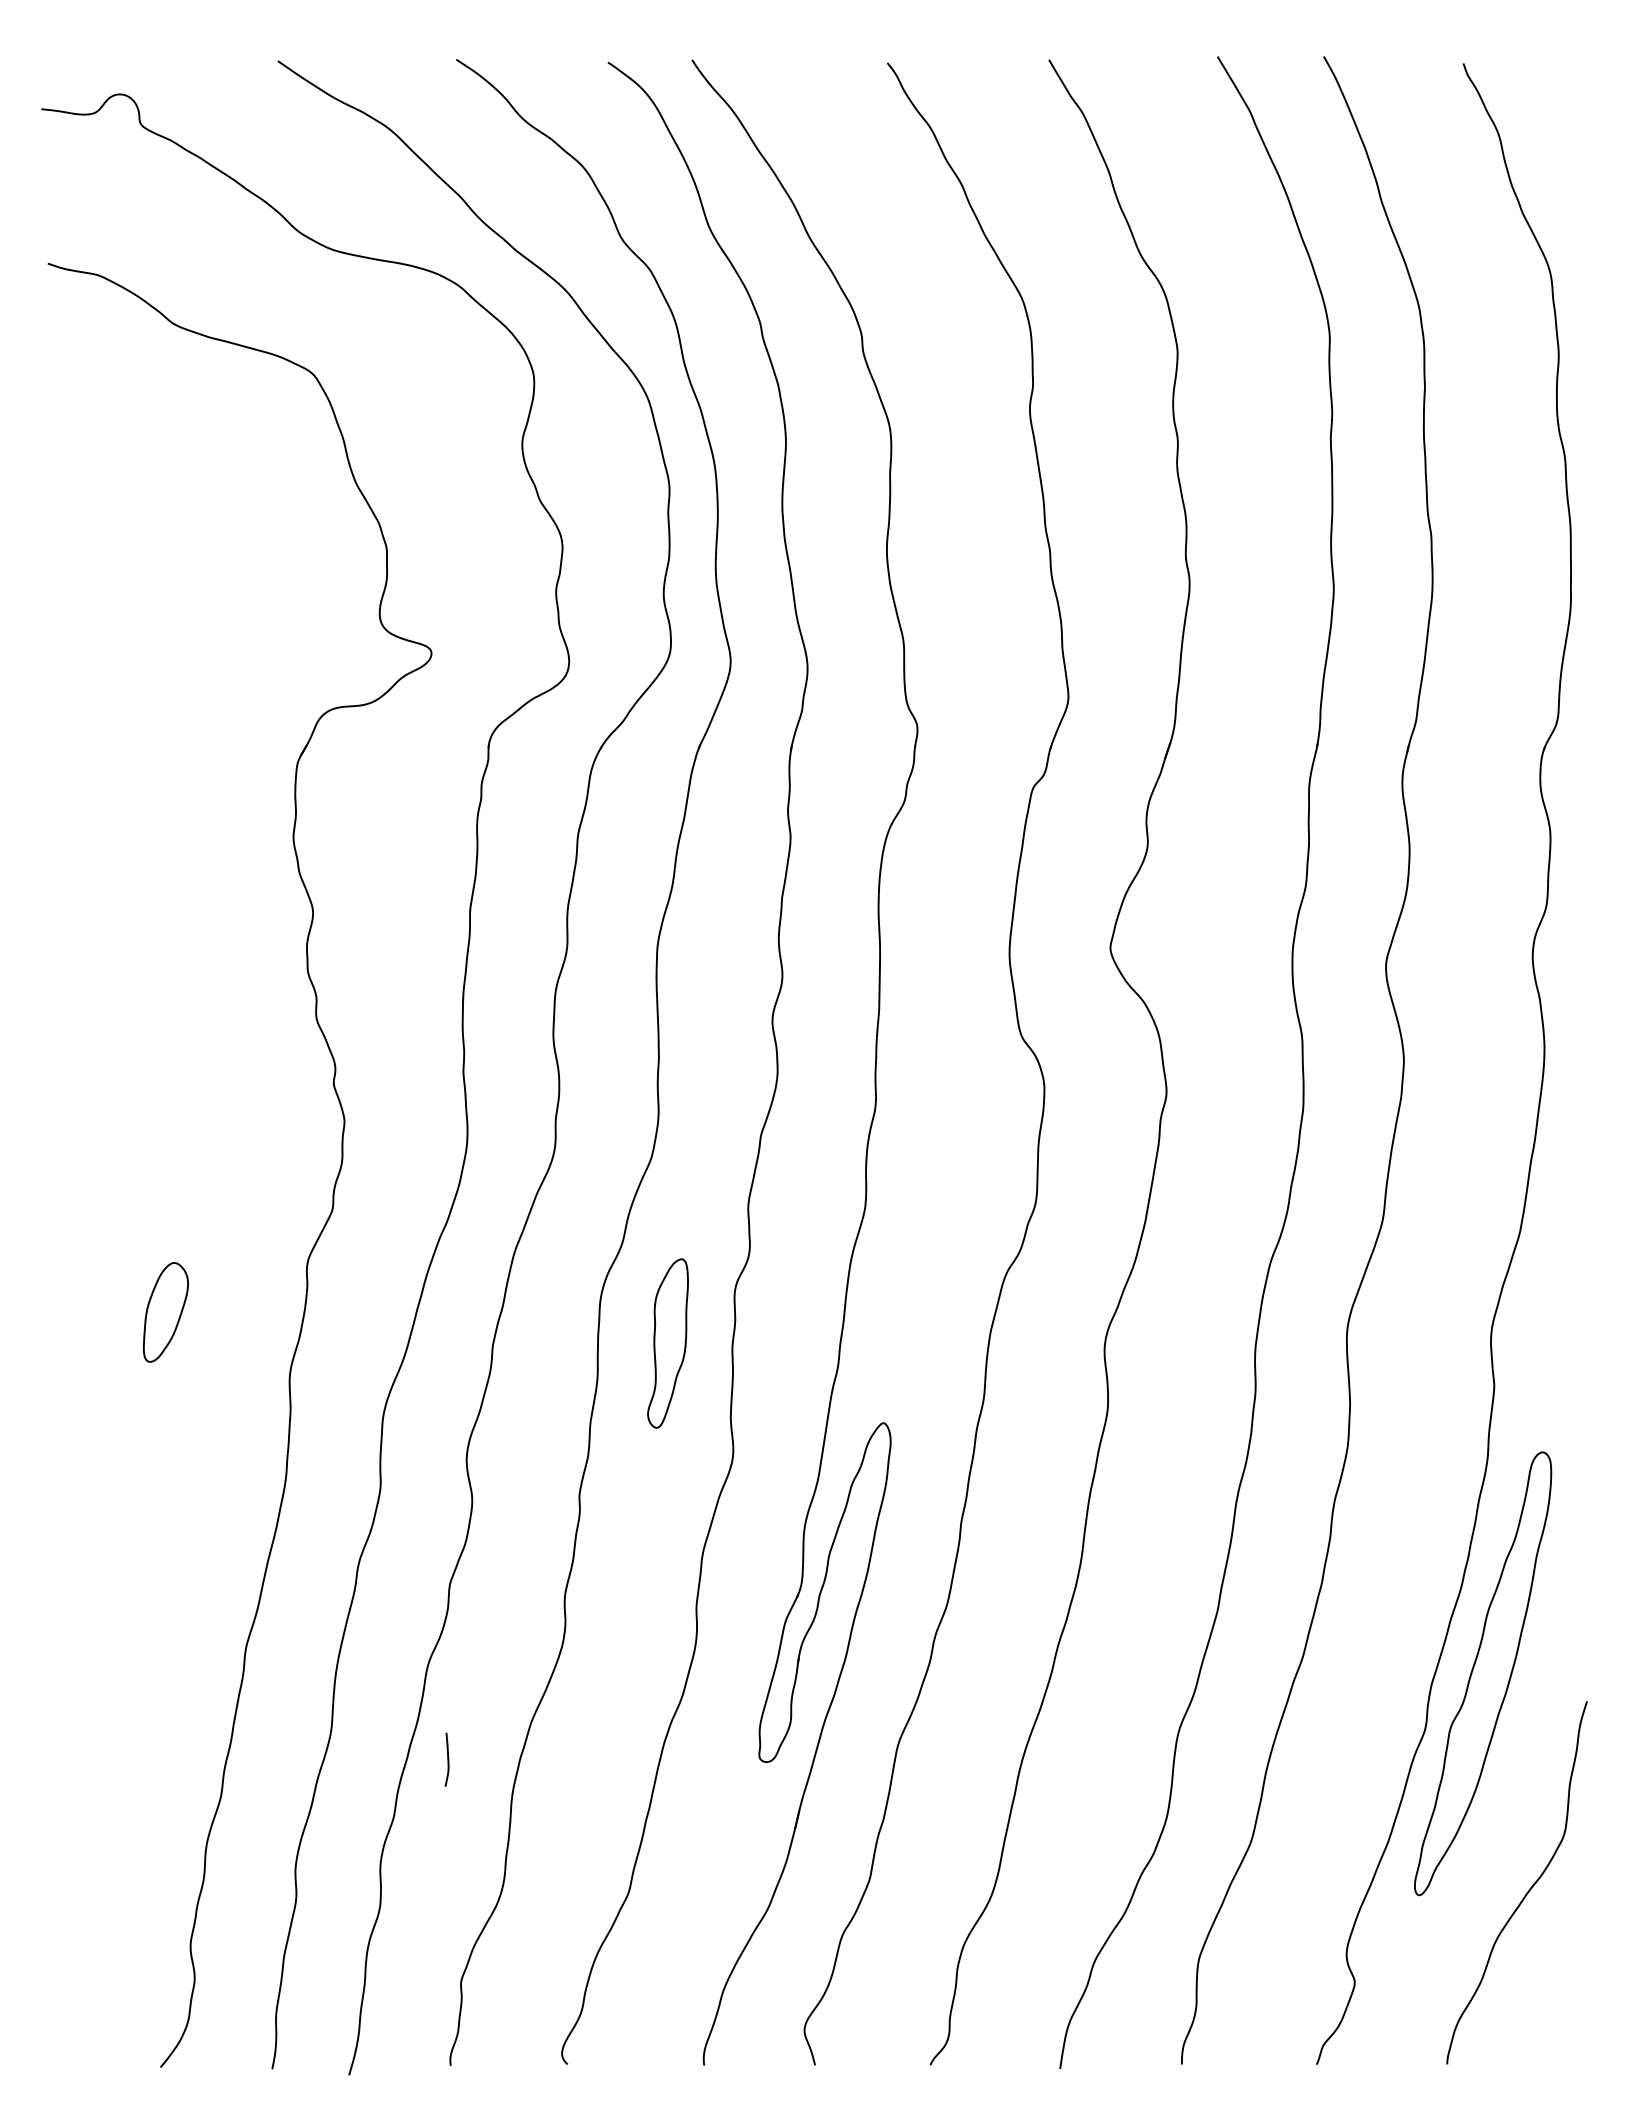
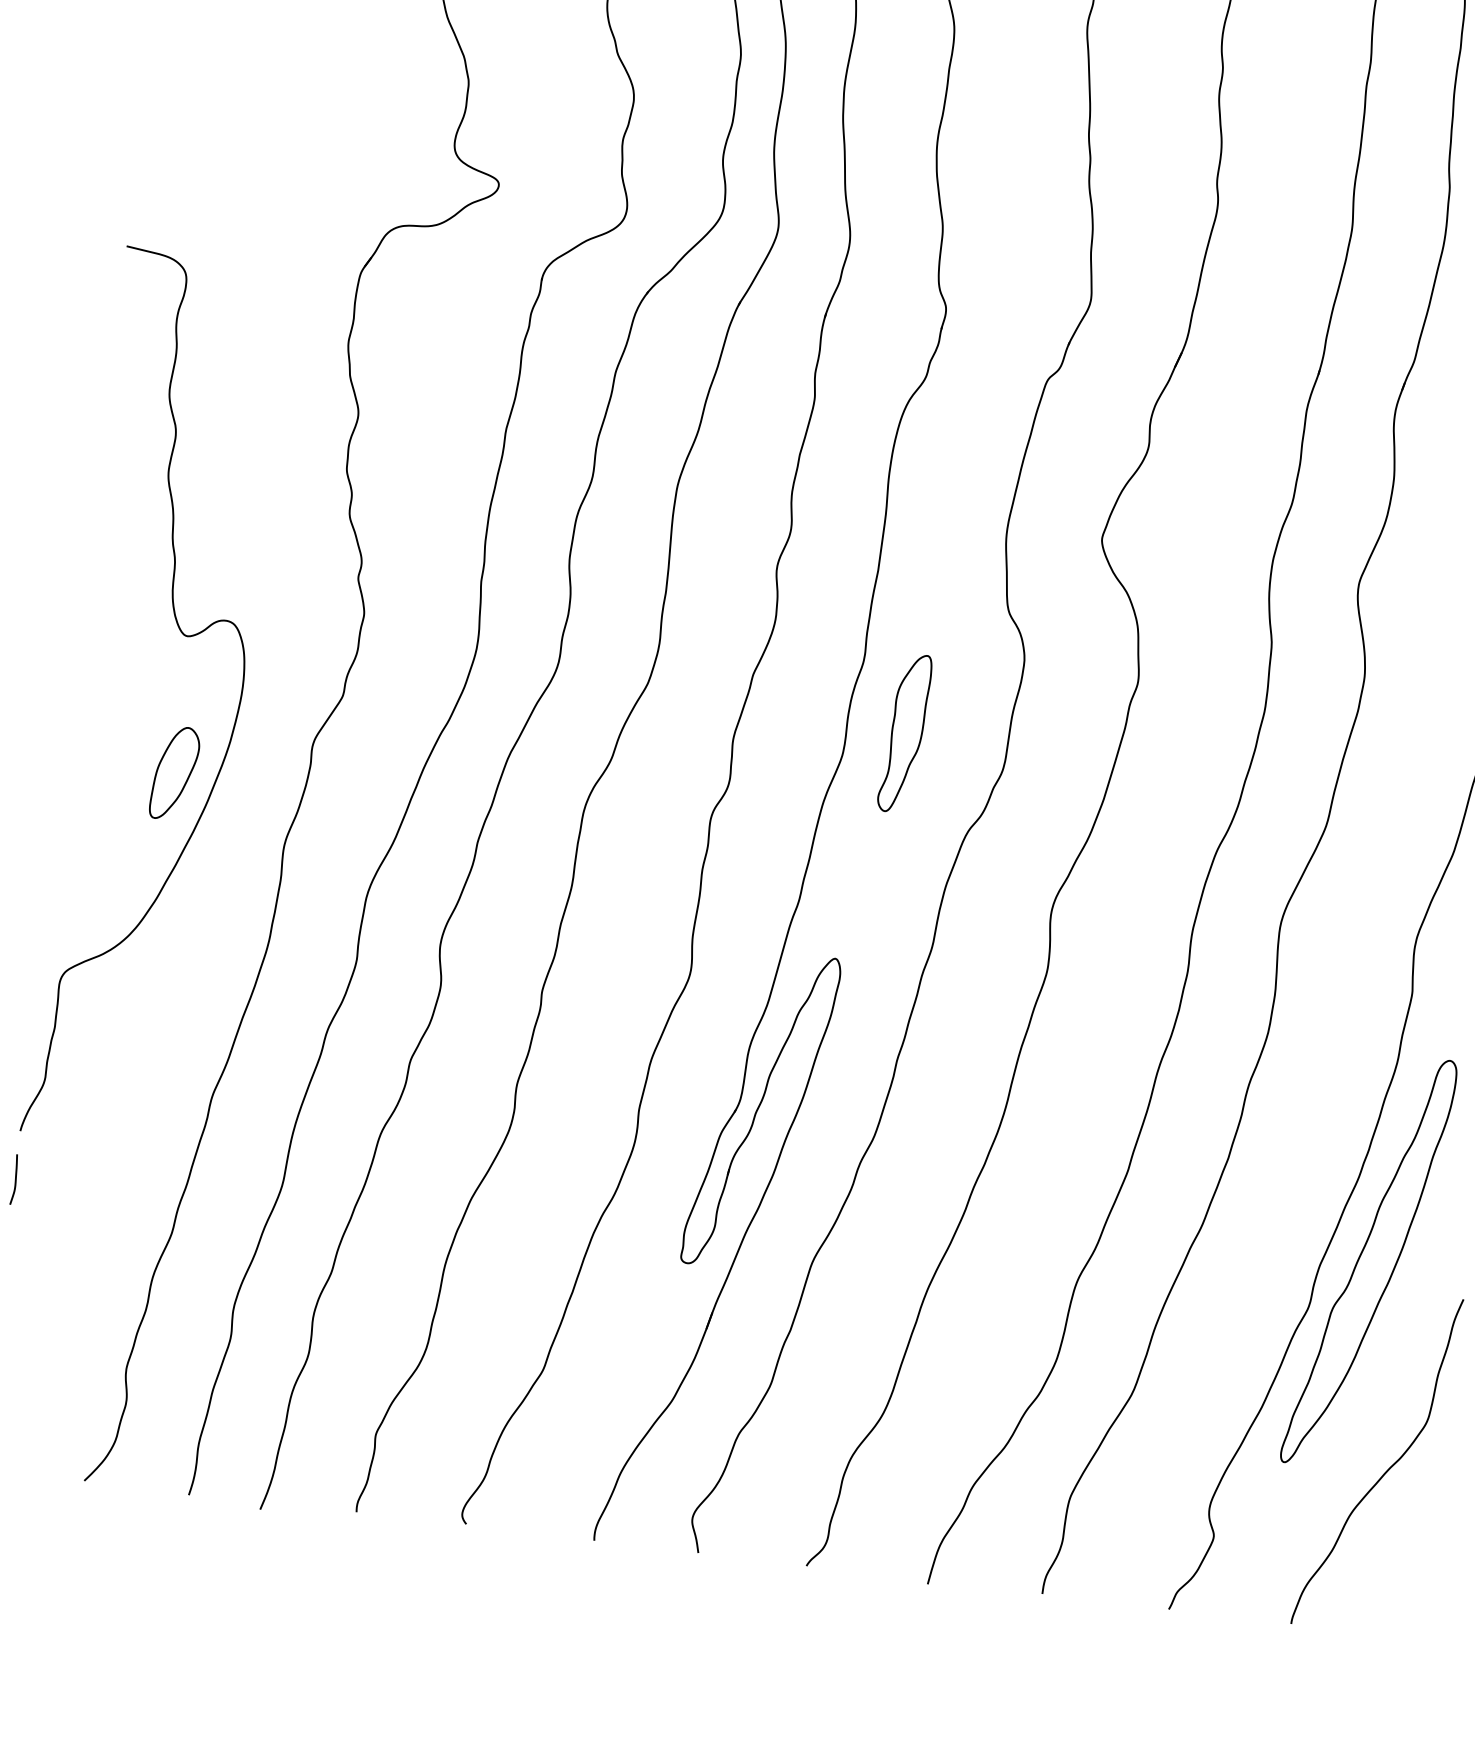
curve: (159, 1167) -> (185, 636), added
part: (667, 1343) -> (904, 733), moved
curve: (447, 1759) -> (15, 1179), moved

